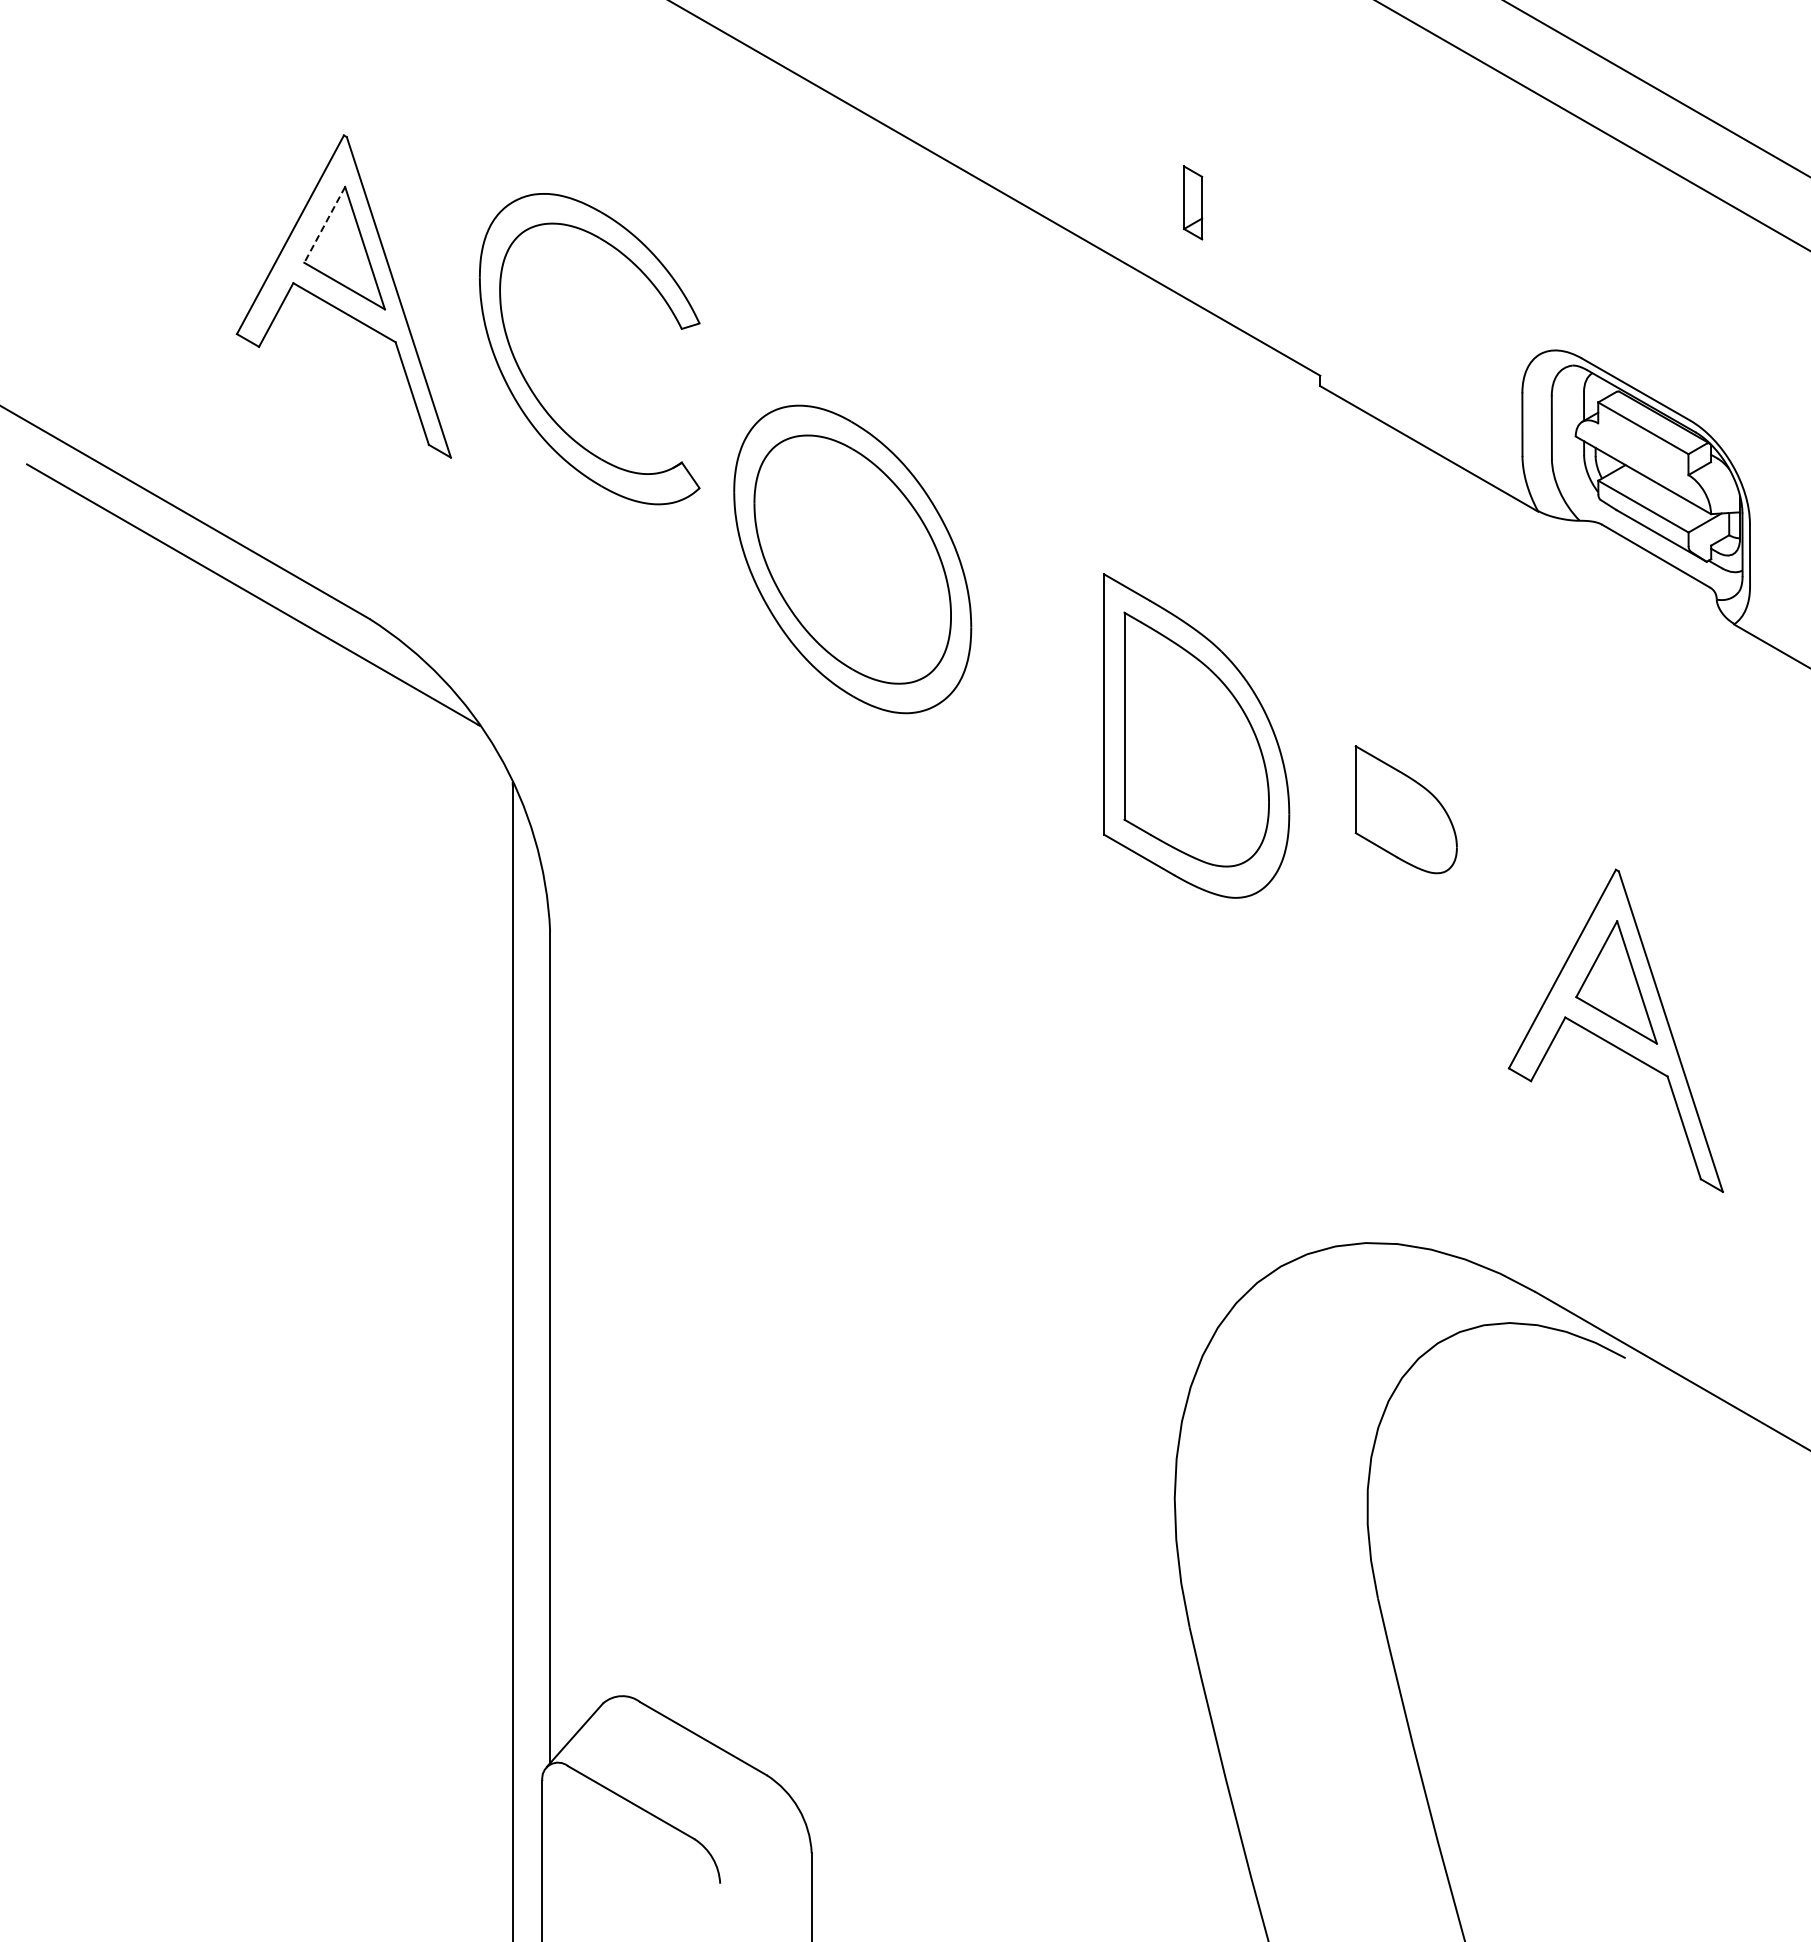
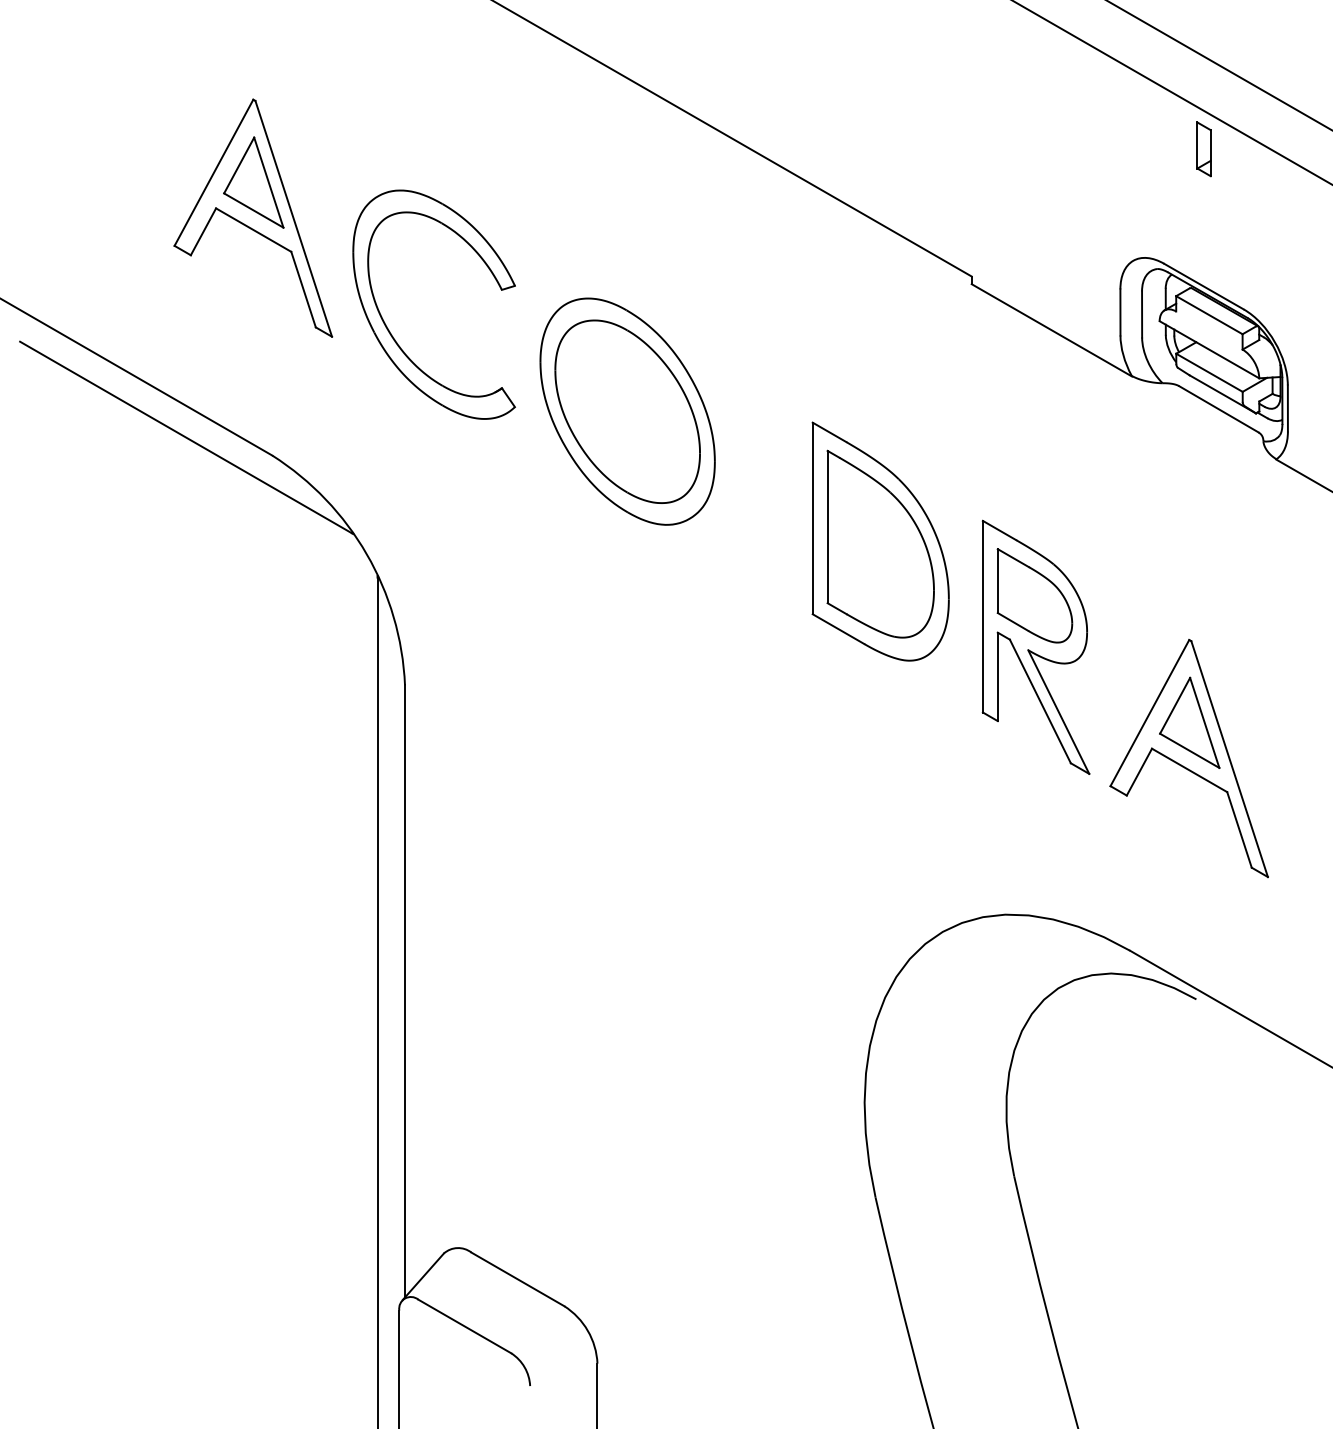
part: (1193, 202) -> (1204, 149), moved
line: (324, 225) -> (239, 165), dashed -> solid
part: (530, 386) -> (390, 332), moved
part: (1407, 879) -> (1035, 647), added

